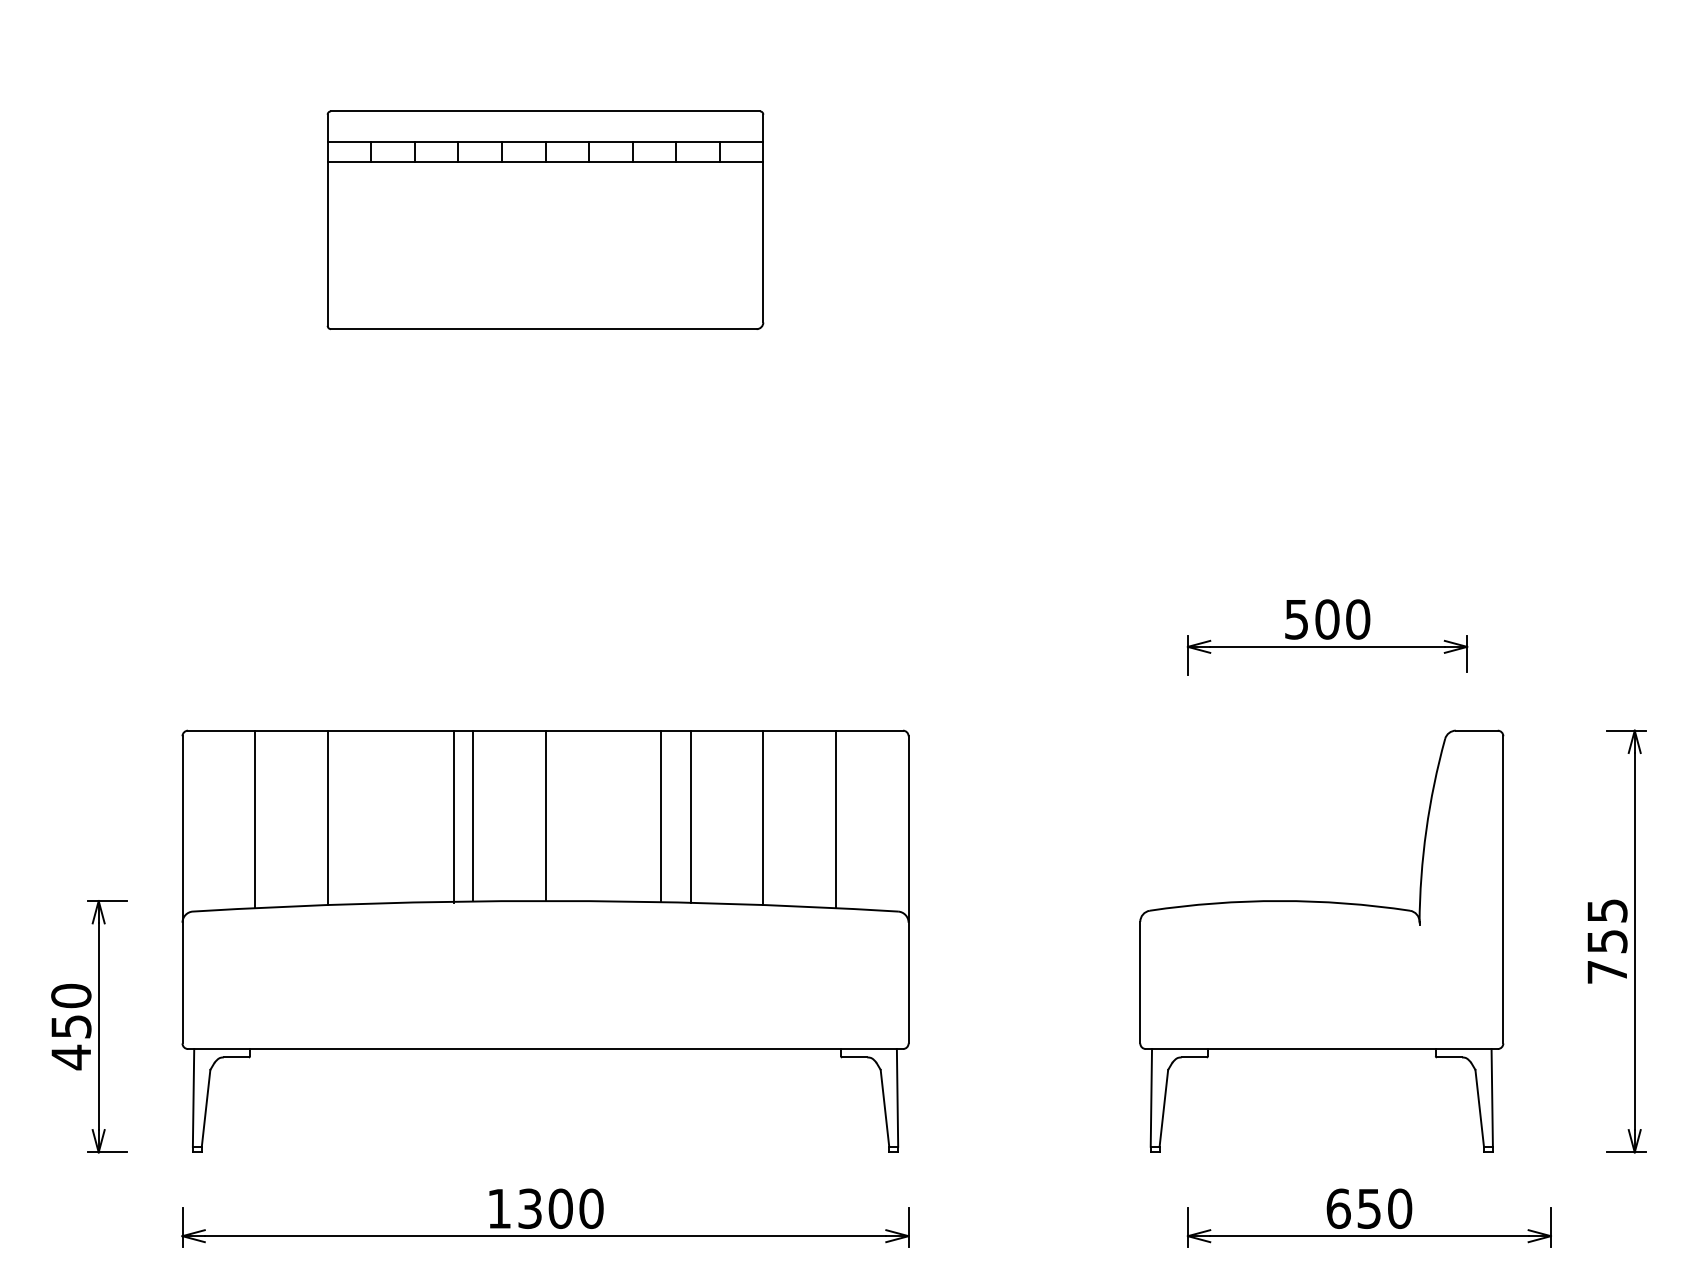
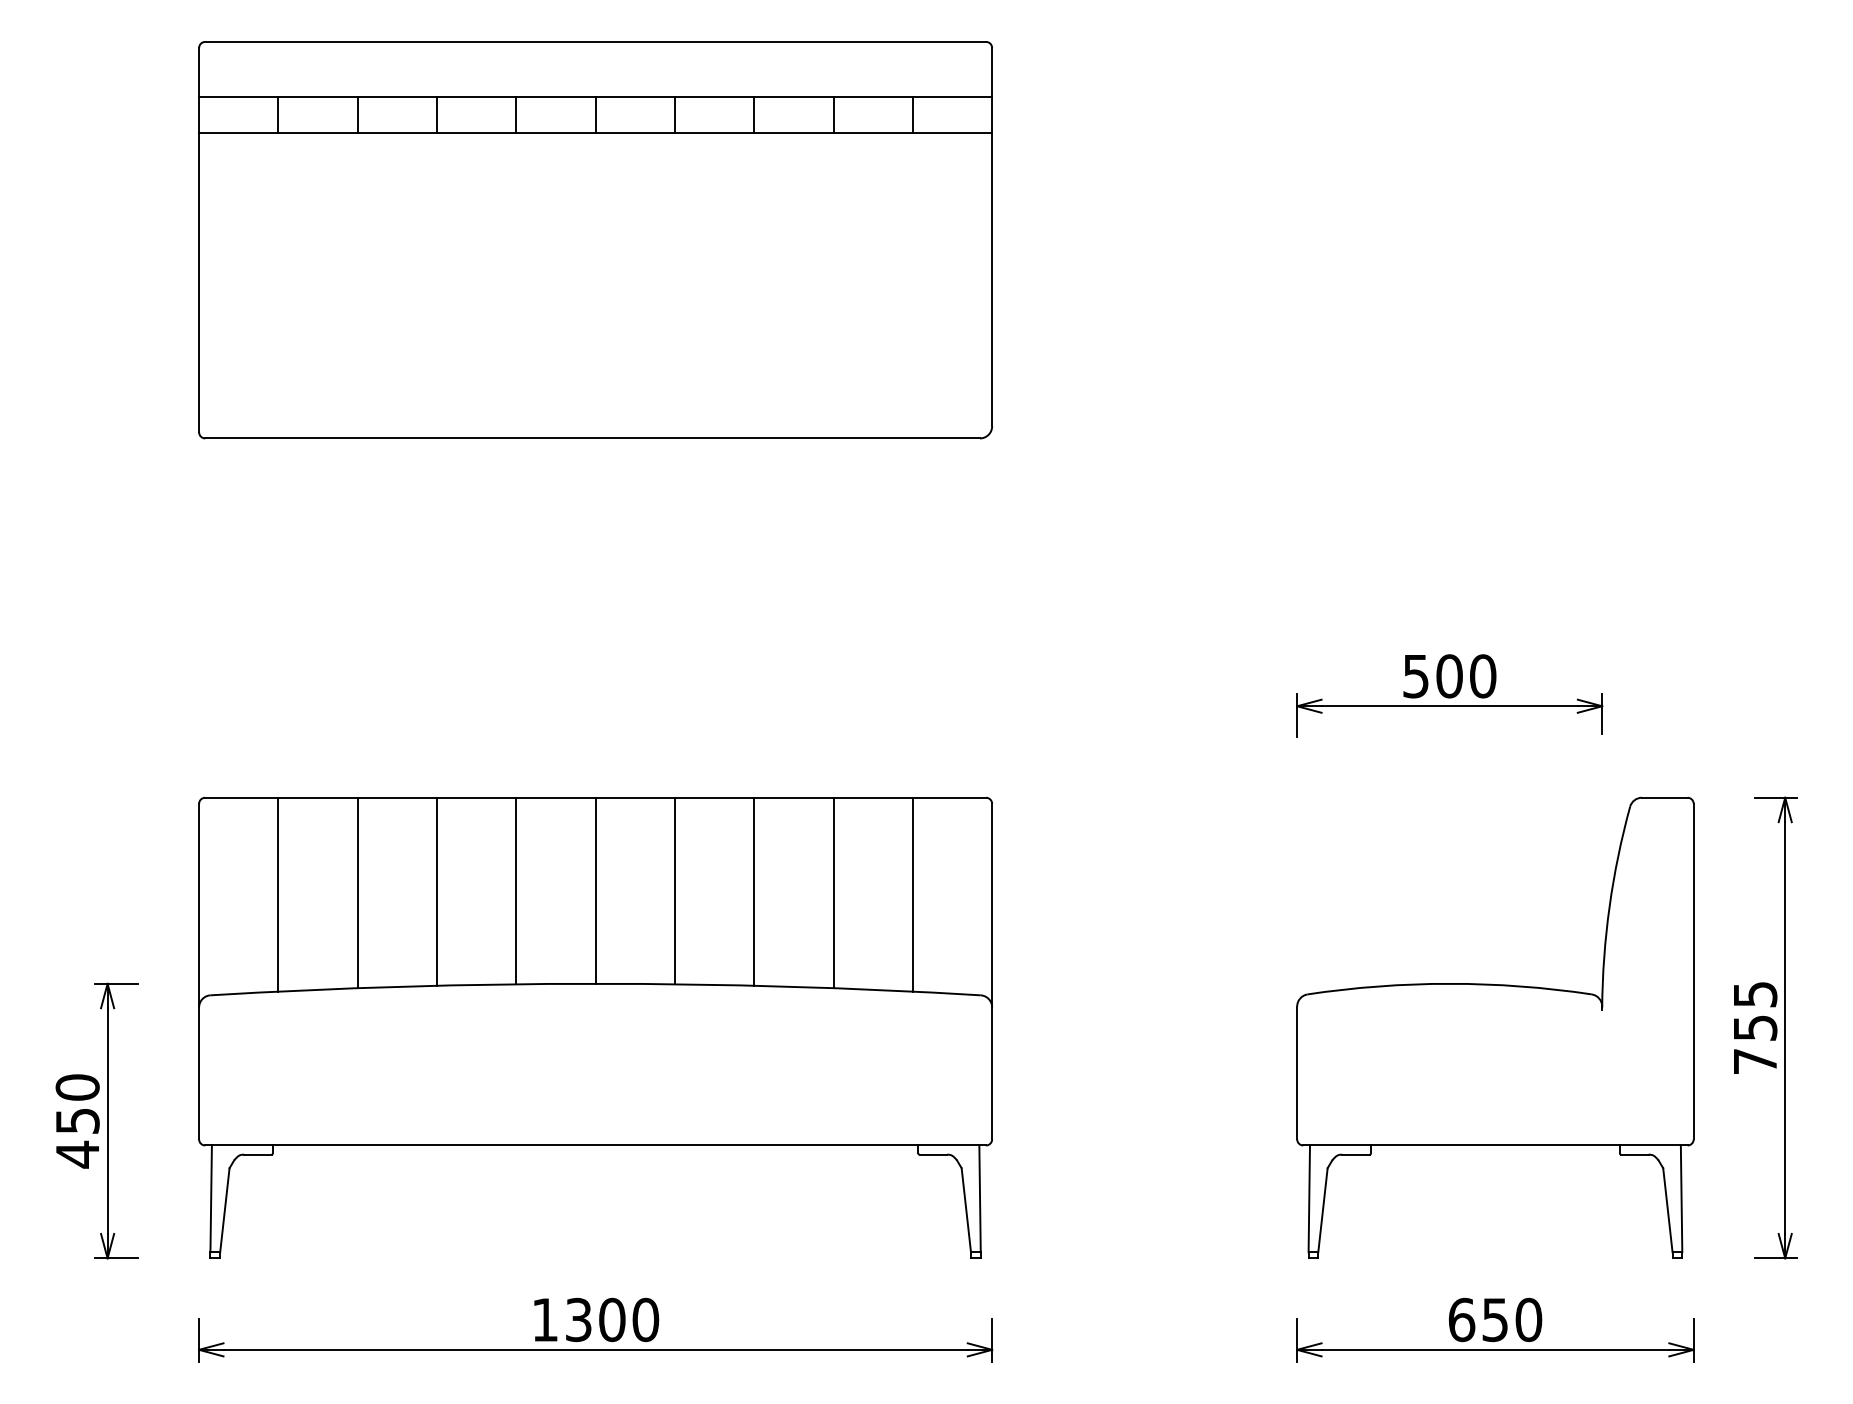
part: (545, 220) -> (595, 240), size x1.67
line: (660, 815) -> (674, 890), moved
line: (454, 816) -> (437, 891), moved
part: (1321, 941) -> (1495, 1027), moved

